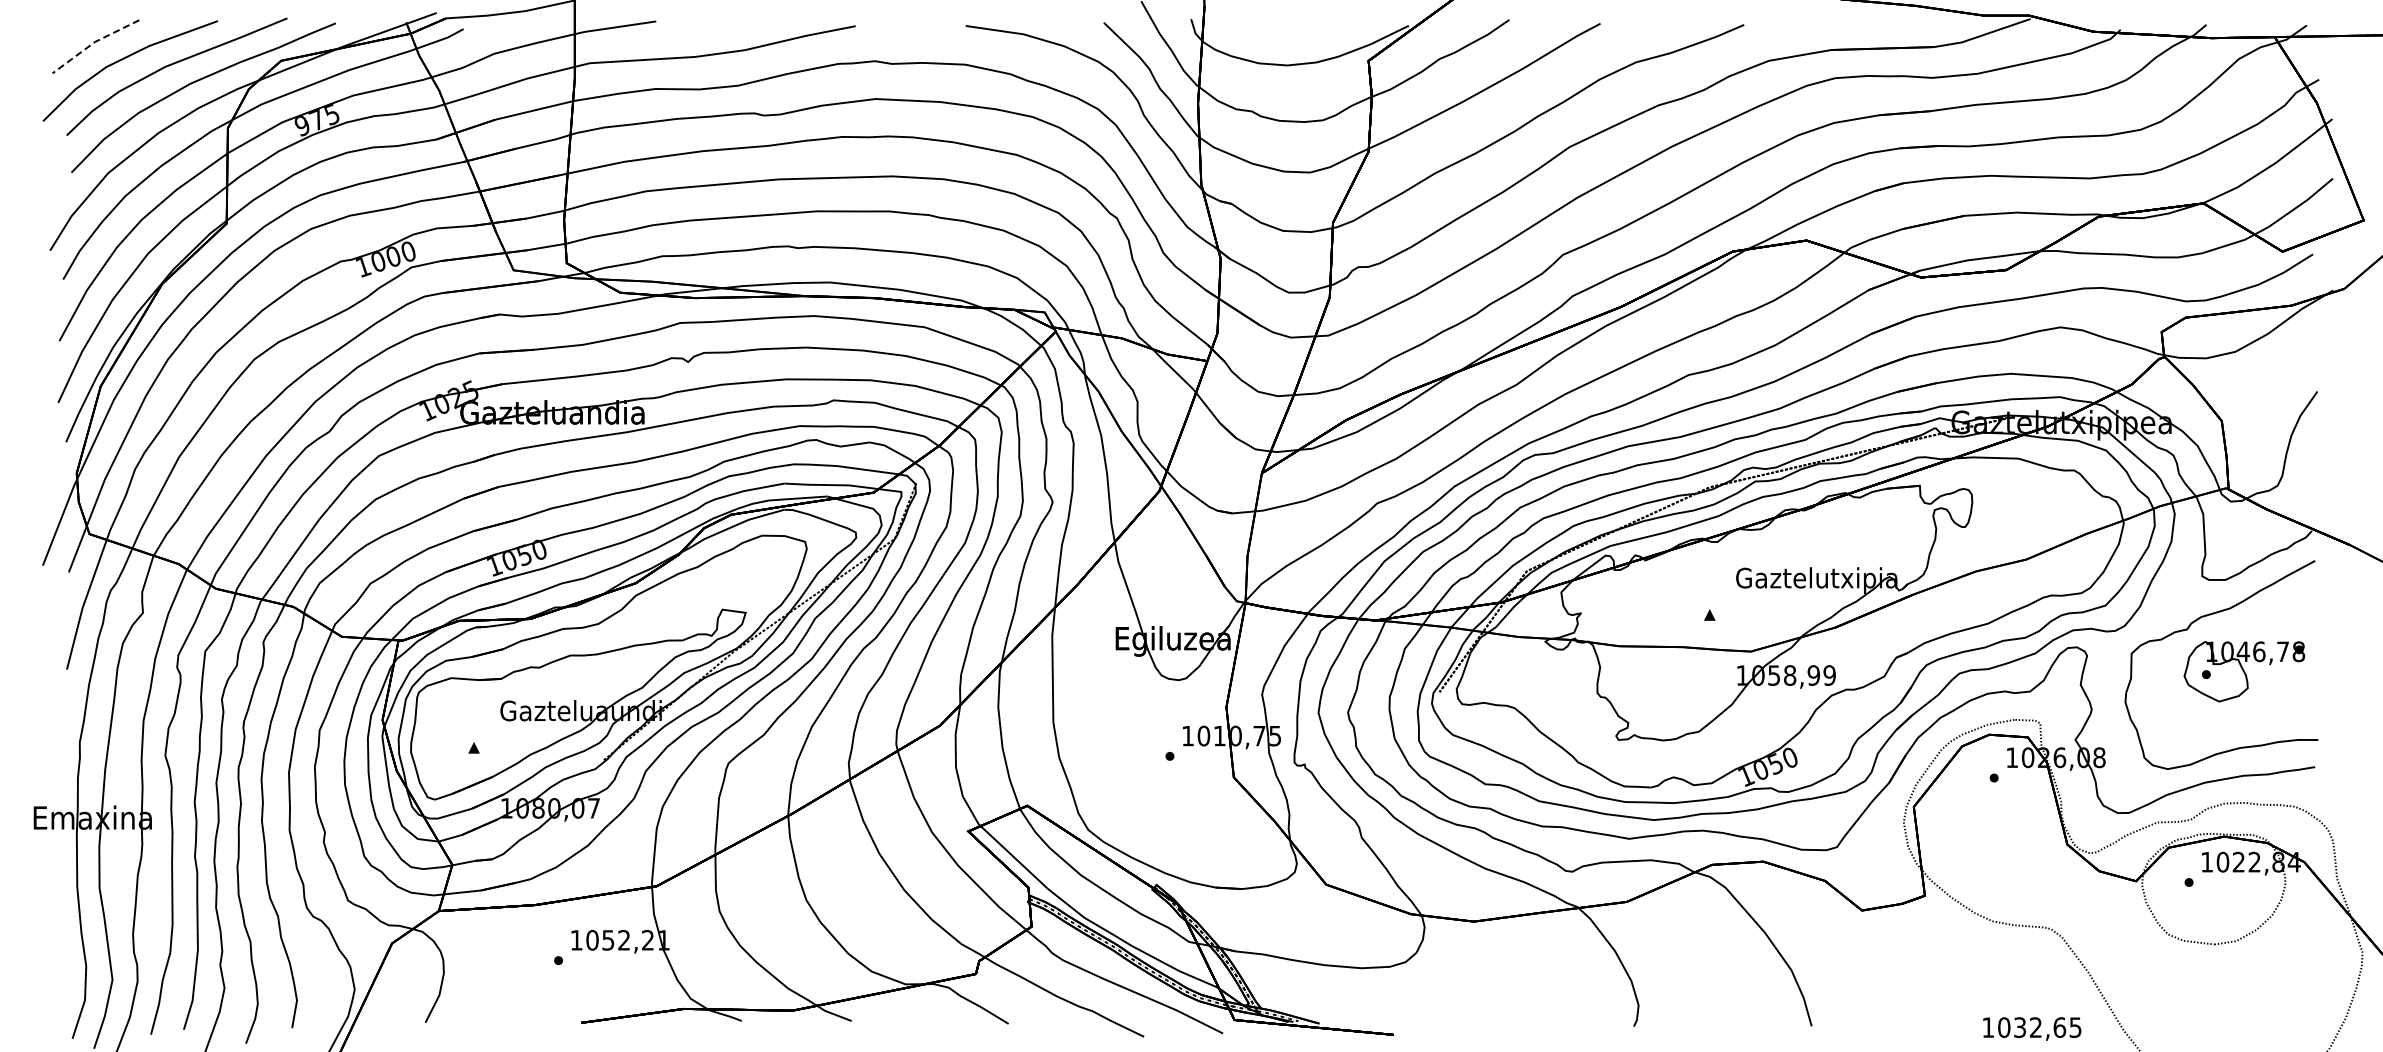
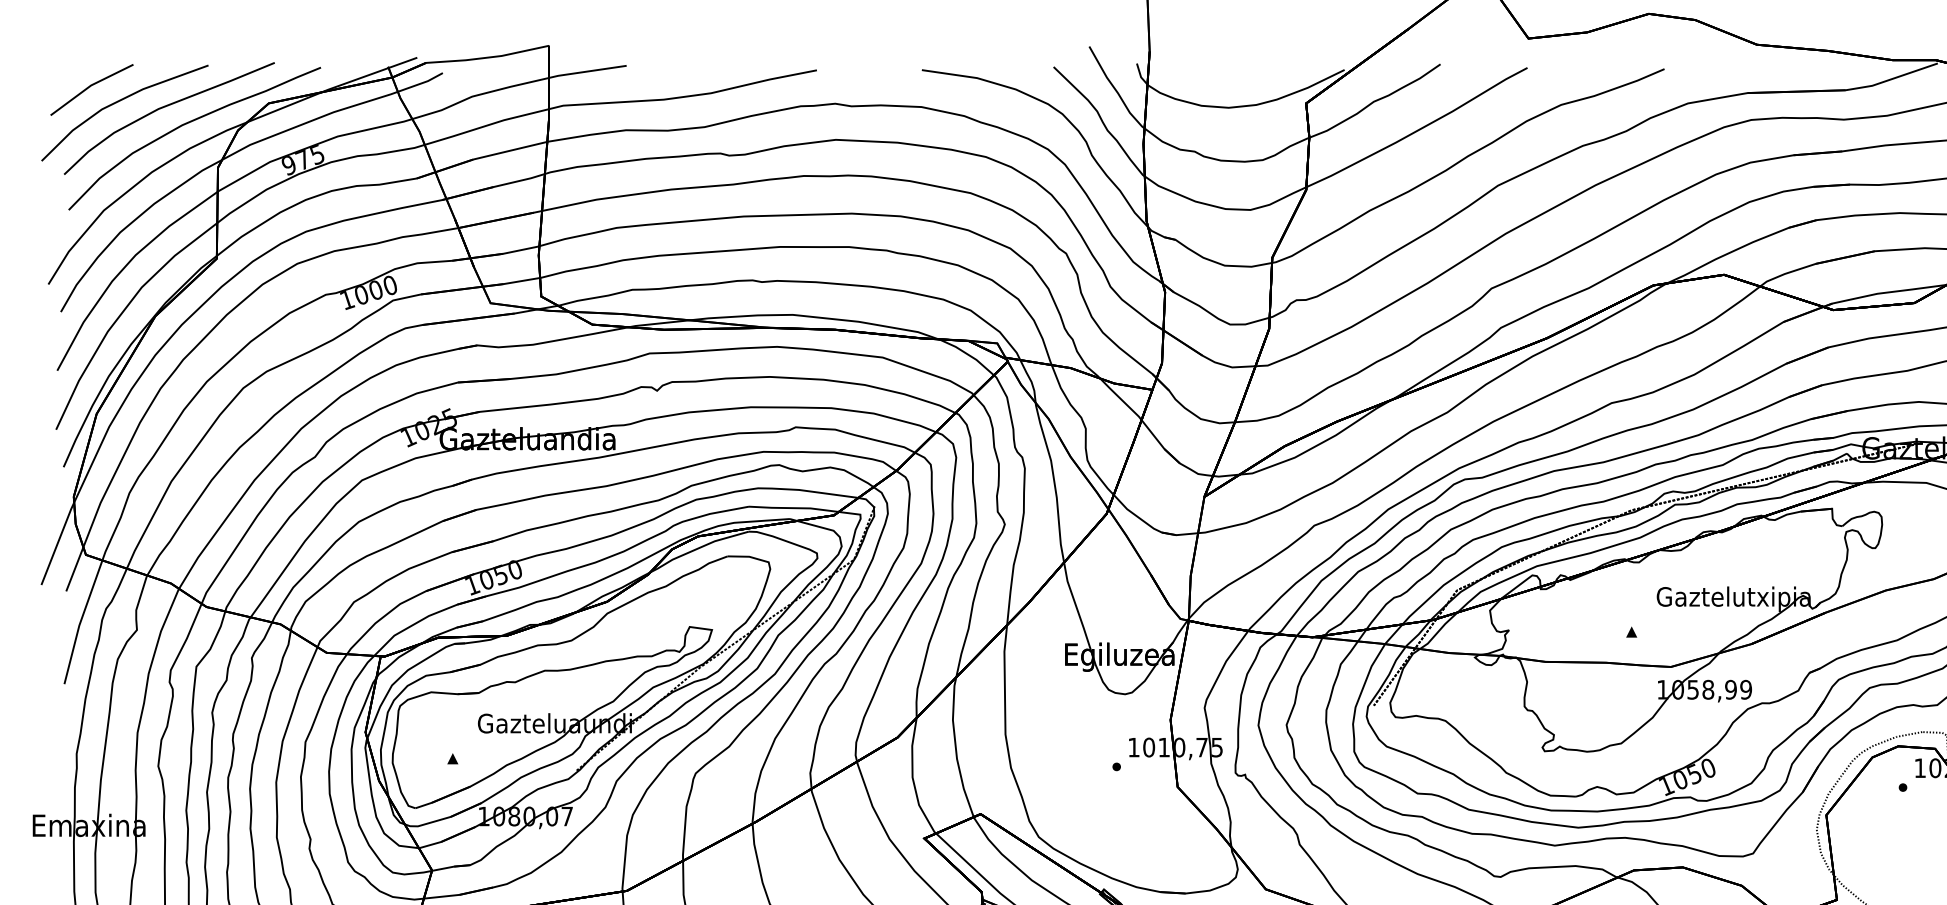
line: (94, 42) -> (90, 85), dashed -> solid

